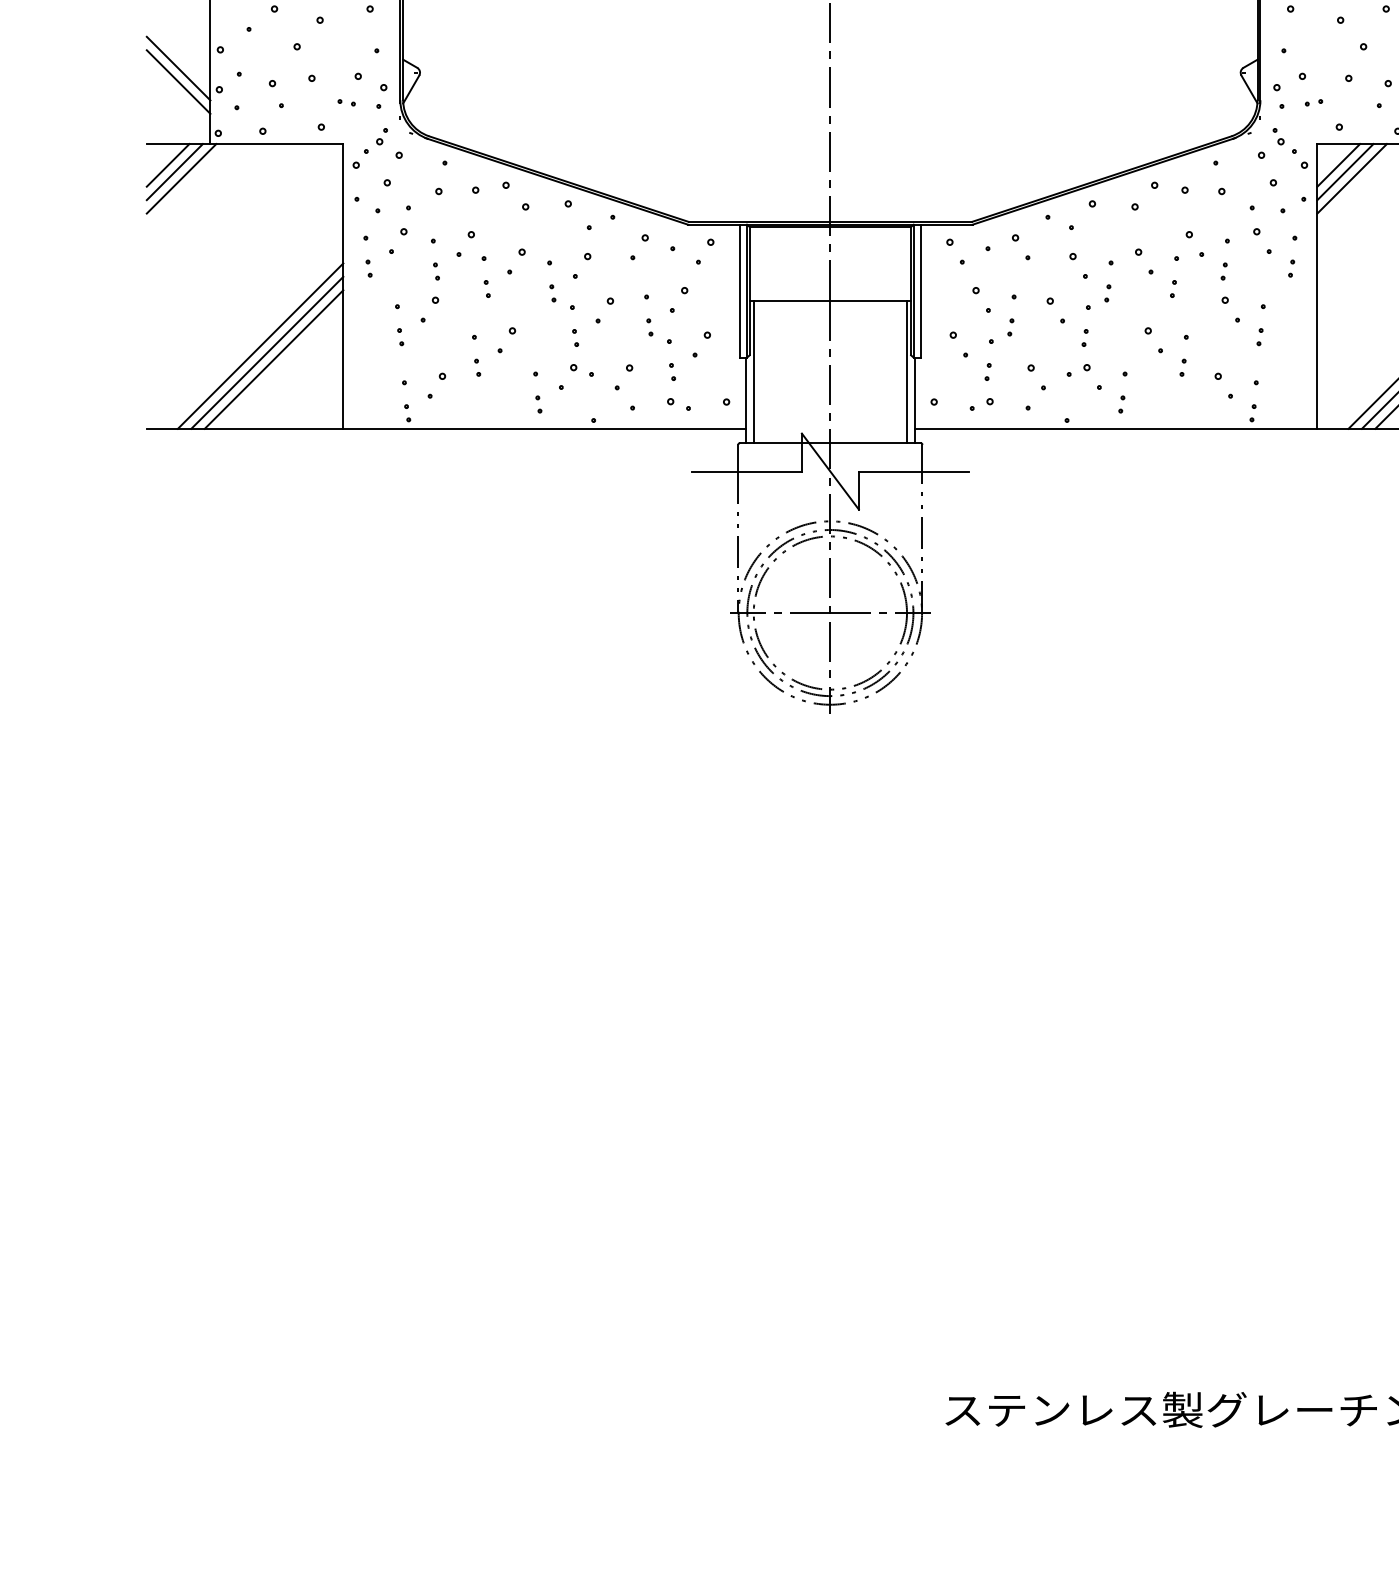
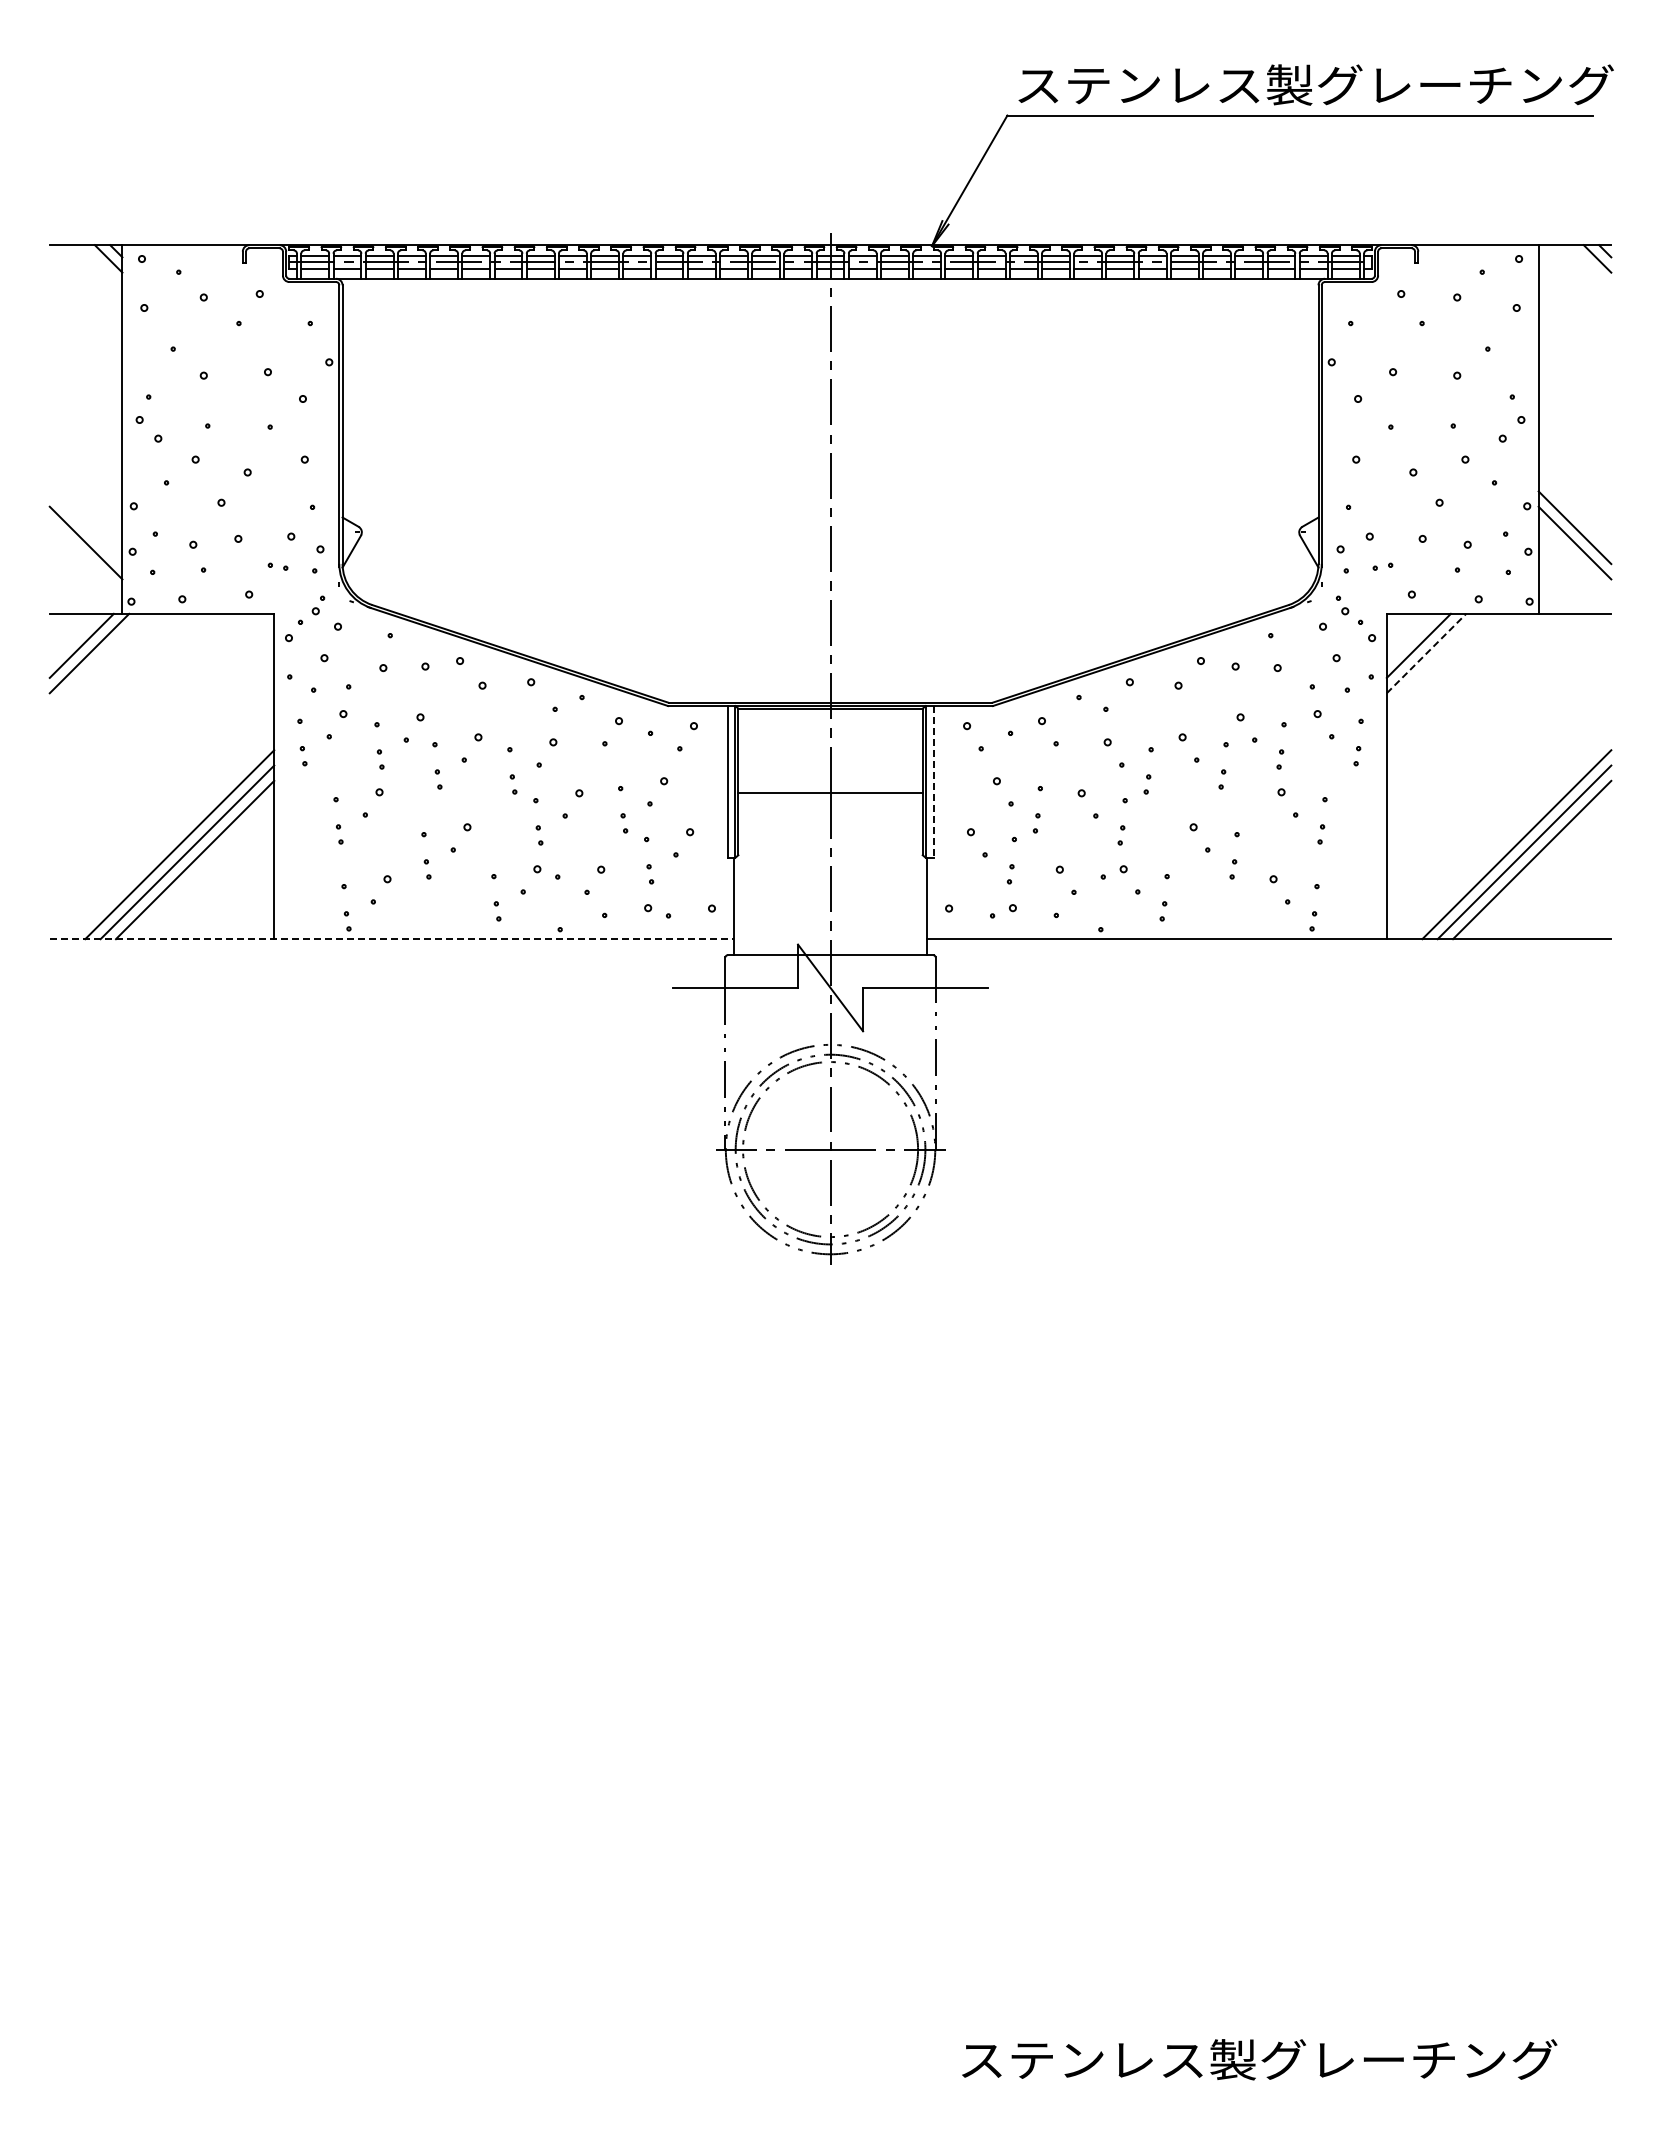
line: (178, 68) -> (85, 527), removed
line: (167, 164) -> (73, 637), removed
line: (1338, 164) -> (1410, 637), removed
line: (1352, 178) -> (1426, 653), solid -> dashed
line: (920, 290) -> (933, 781), solid -> dashed
line: (754, 371) -> (743, 873), removed
line: (907, 371) -> (918, 873), removed
line: (446, 429) -> (392, 939), solid -> dashed

